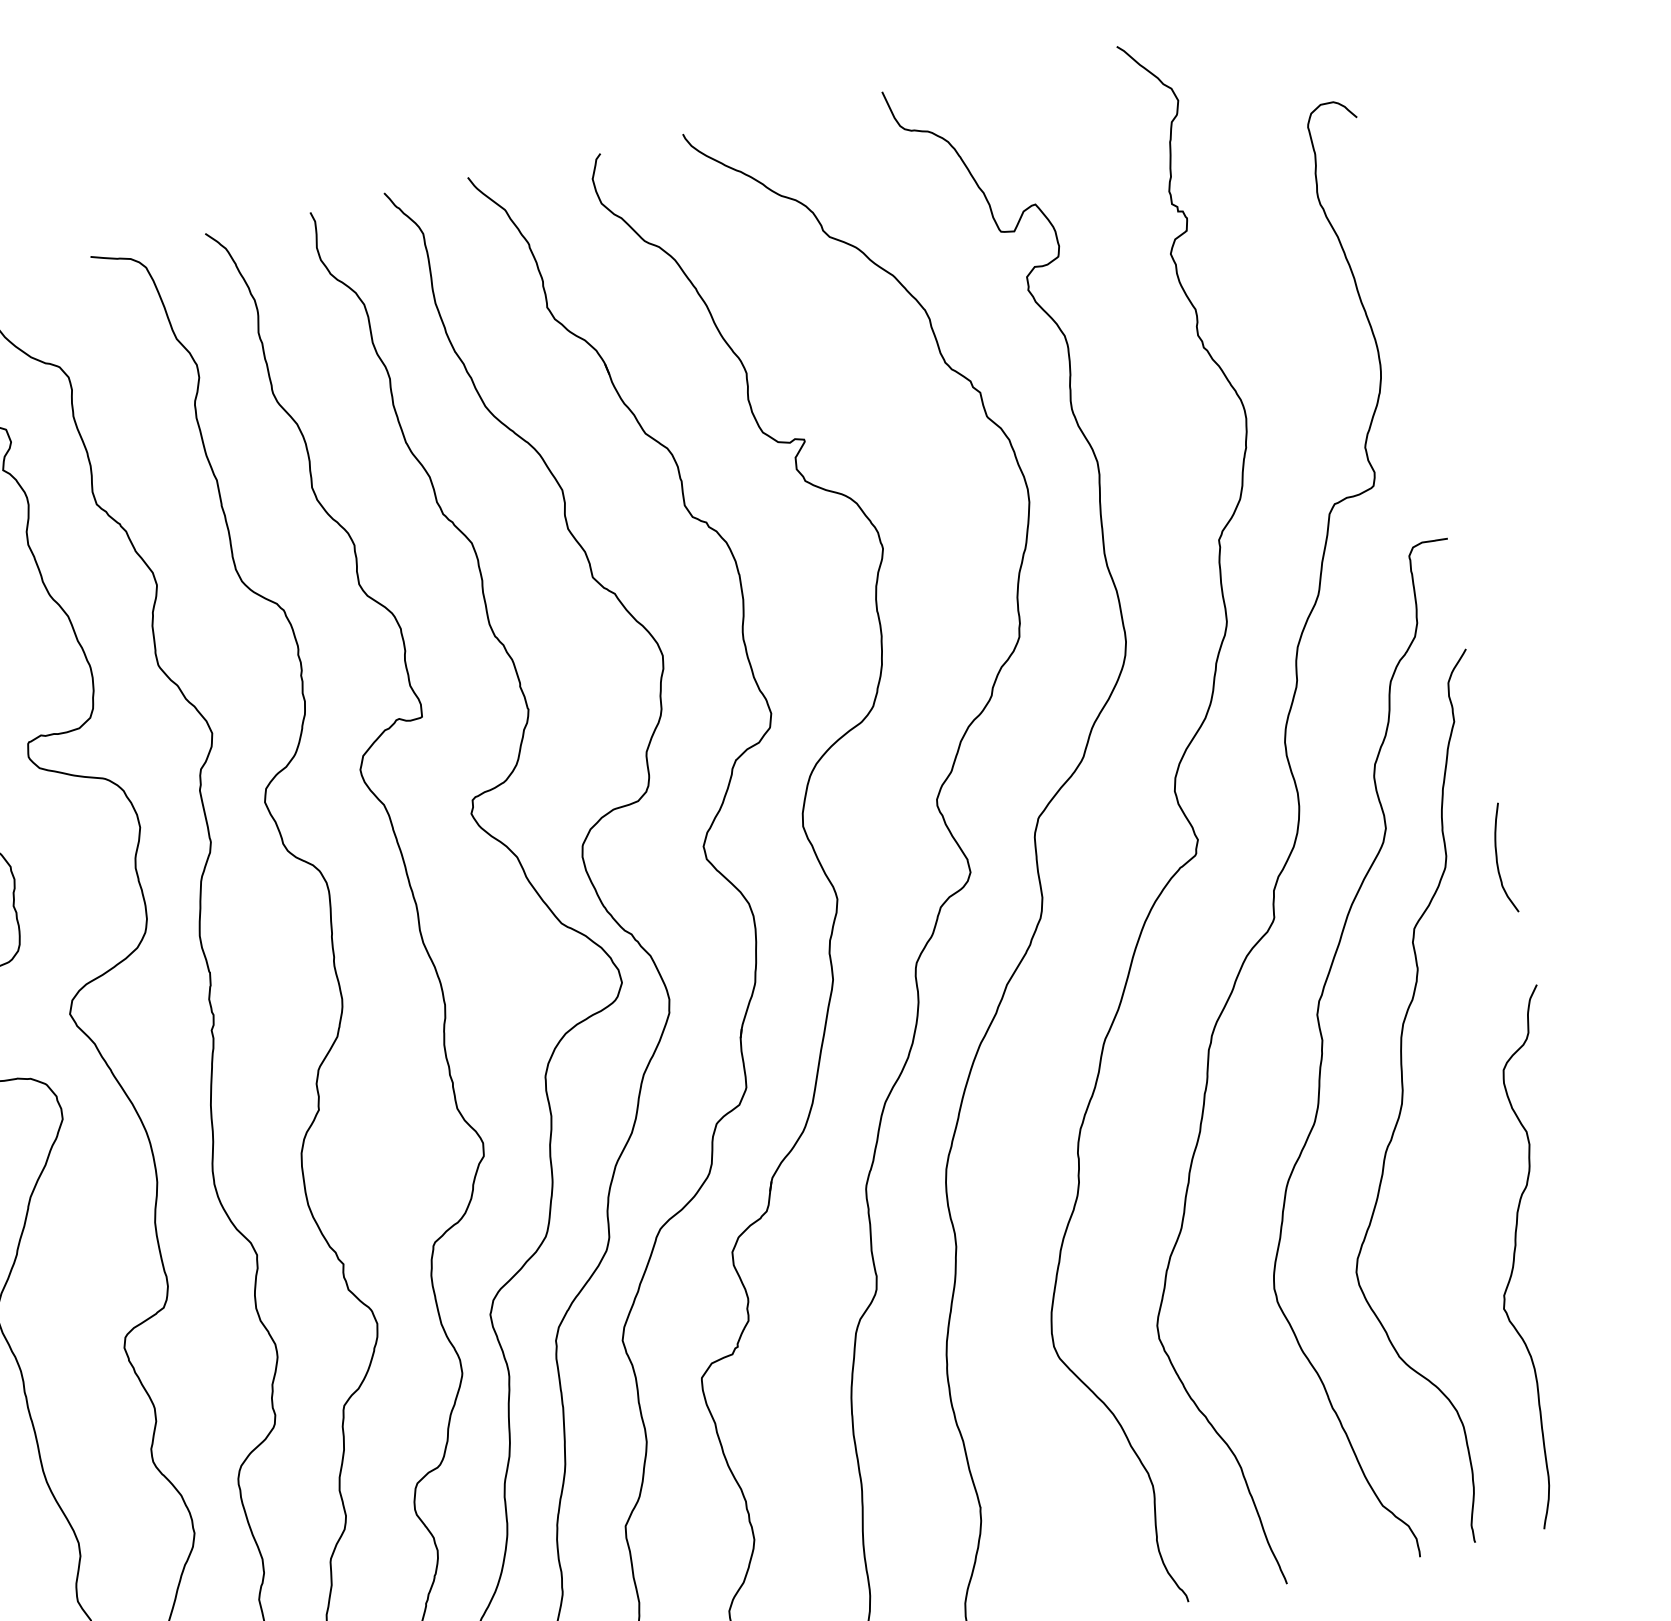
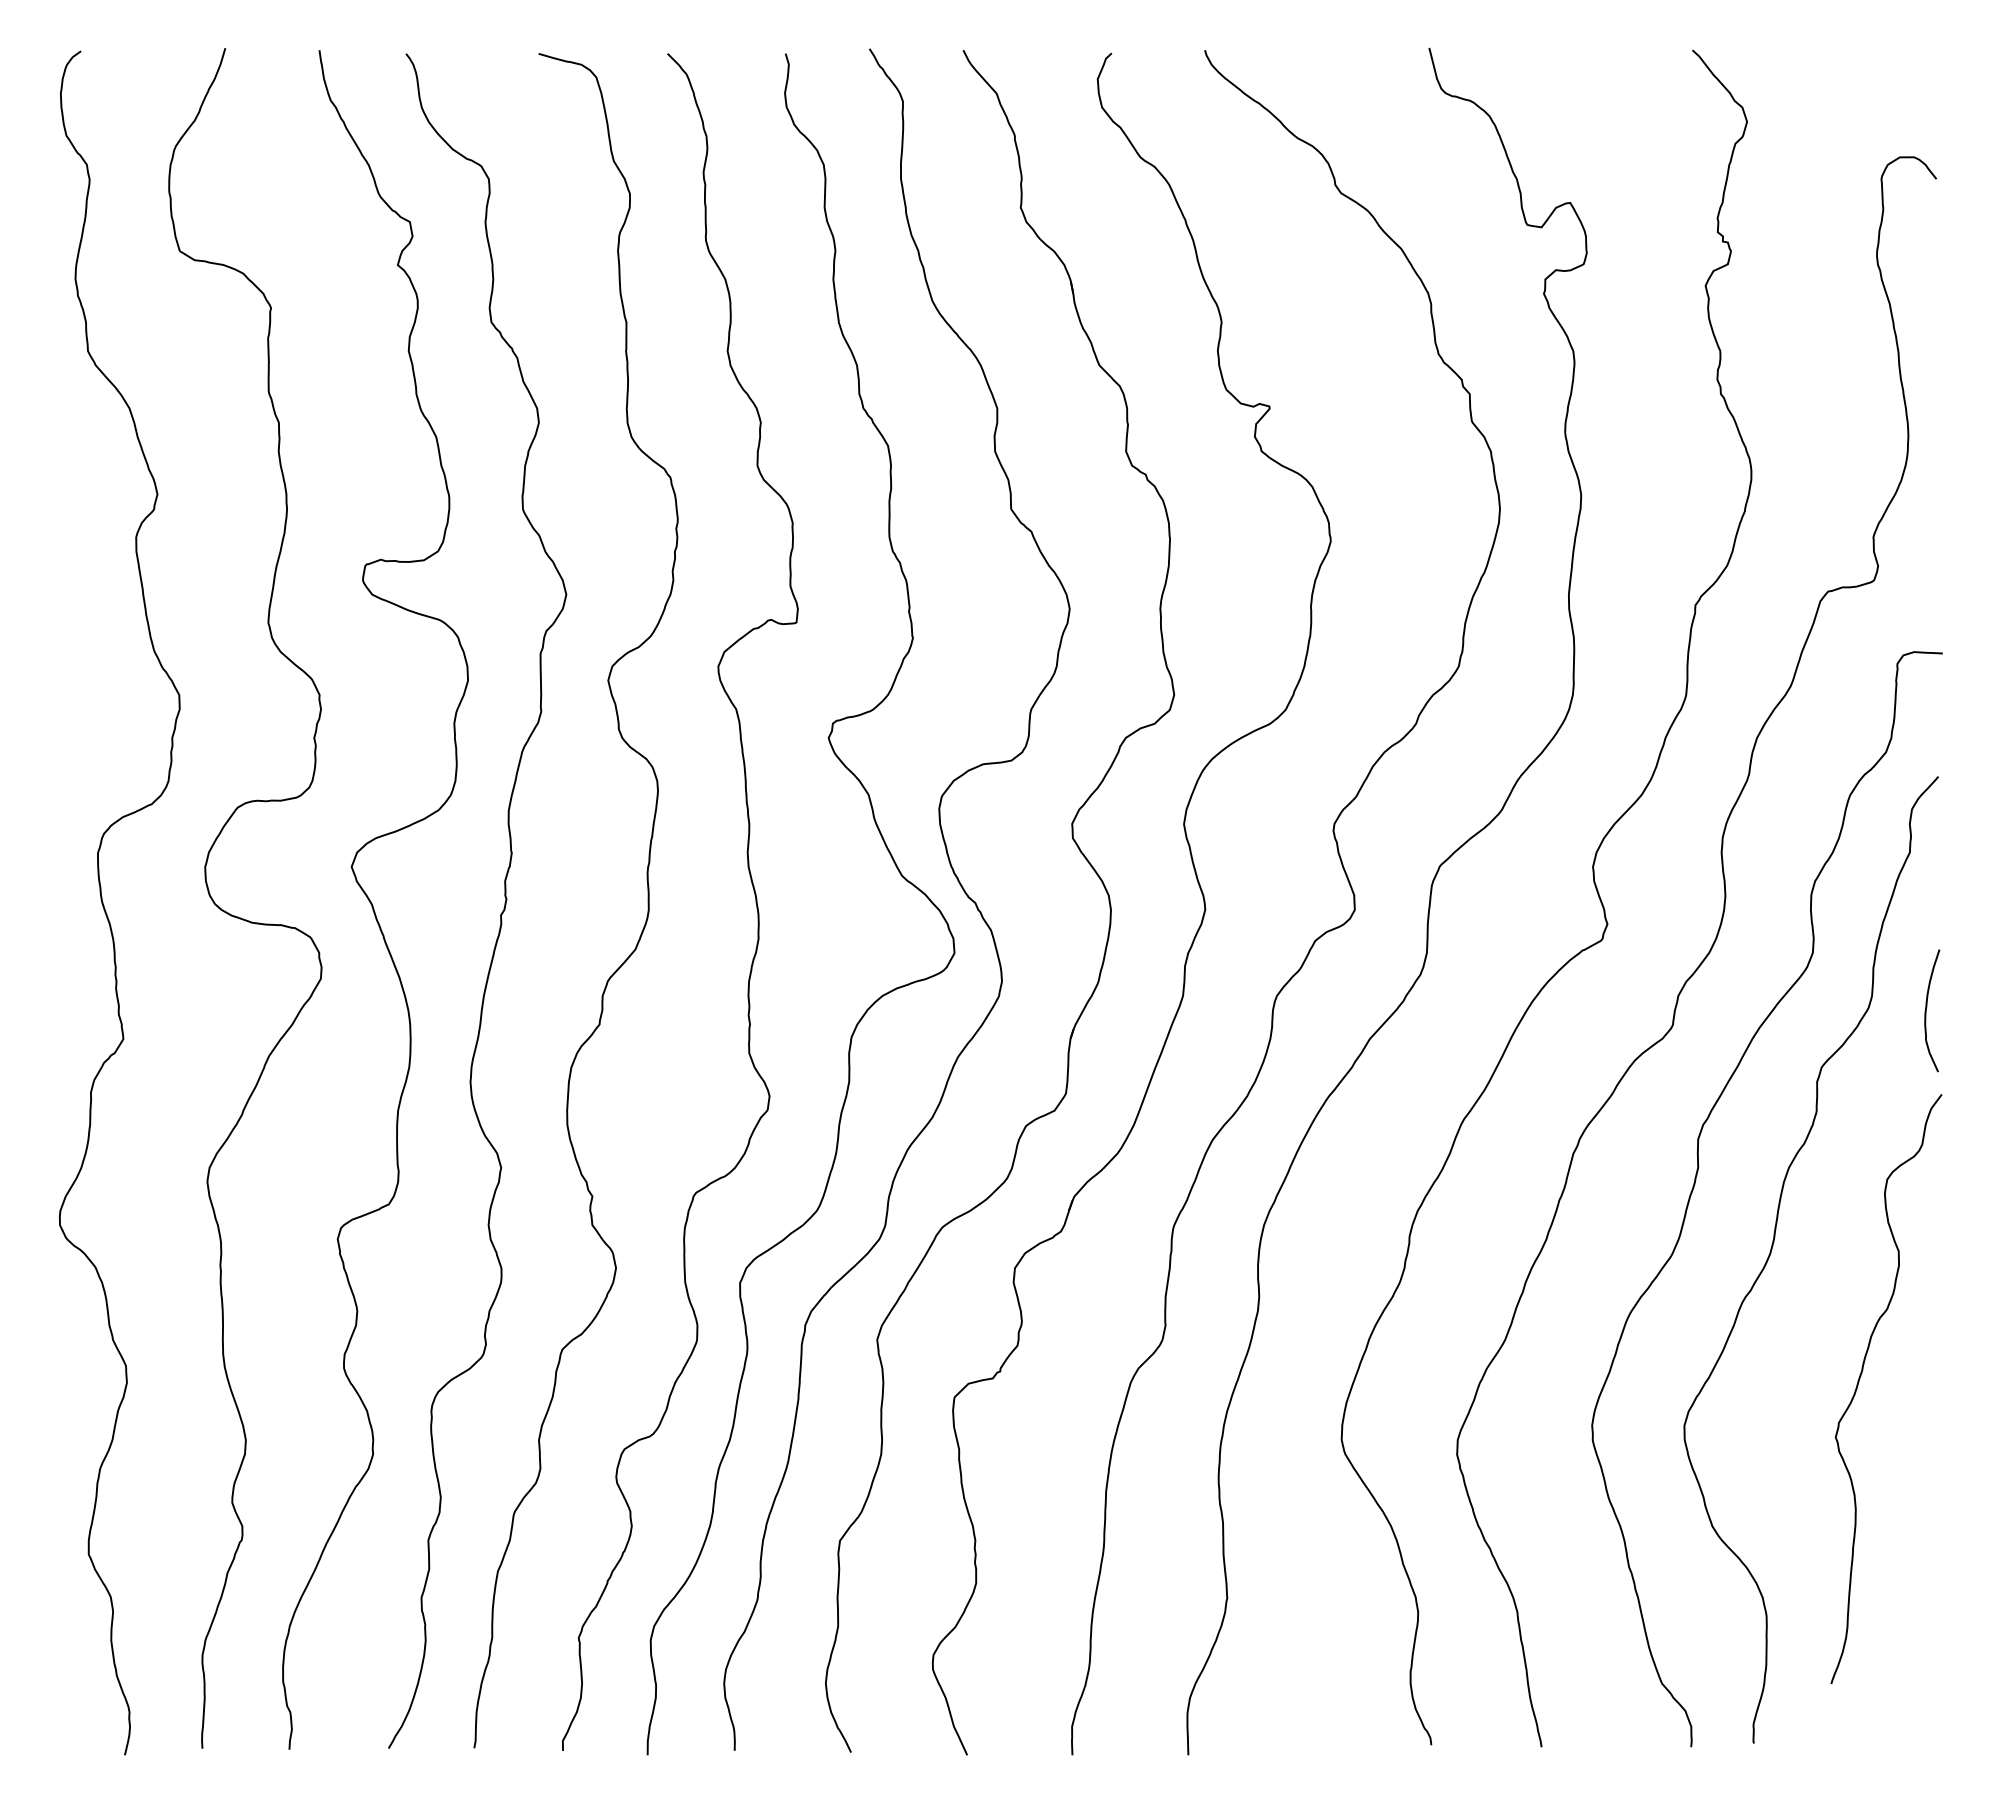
curve: (1515, 1252) -> (1860, 1379), moved

